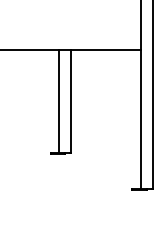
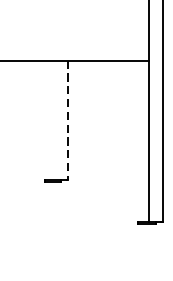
line: (59, 101) -> (54, 120), removed
line: (71, 101) -> (68, 120), solid -> dashed

